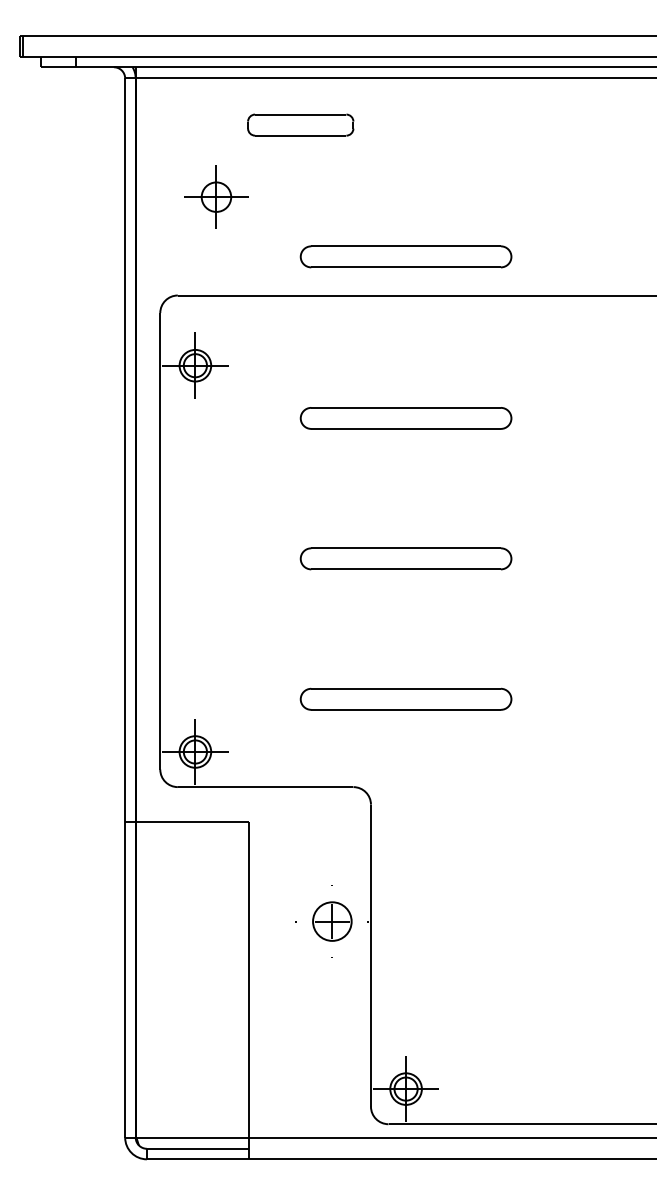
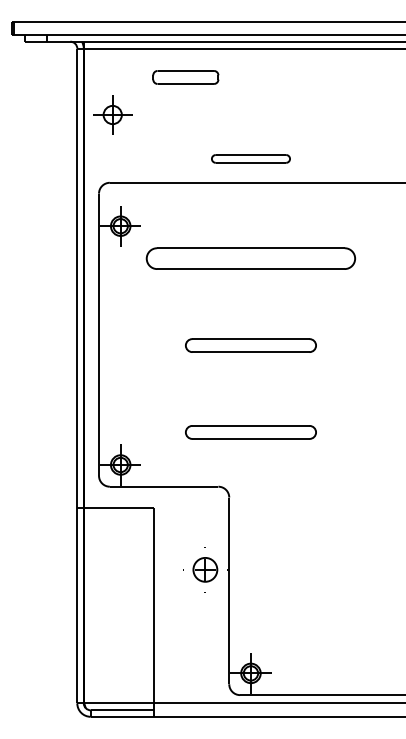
part: (216, 196) -> (112, 114), moved
part: (405, 256) -> (250, 158), size x0.6
part: (405, 417) -> (250, 258), size x1.6

